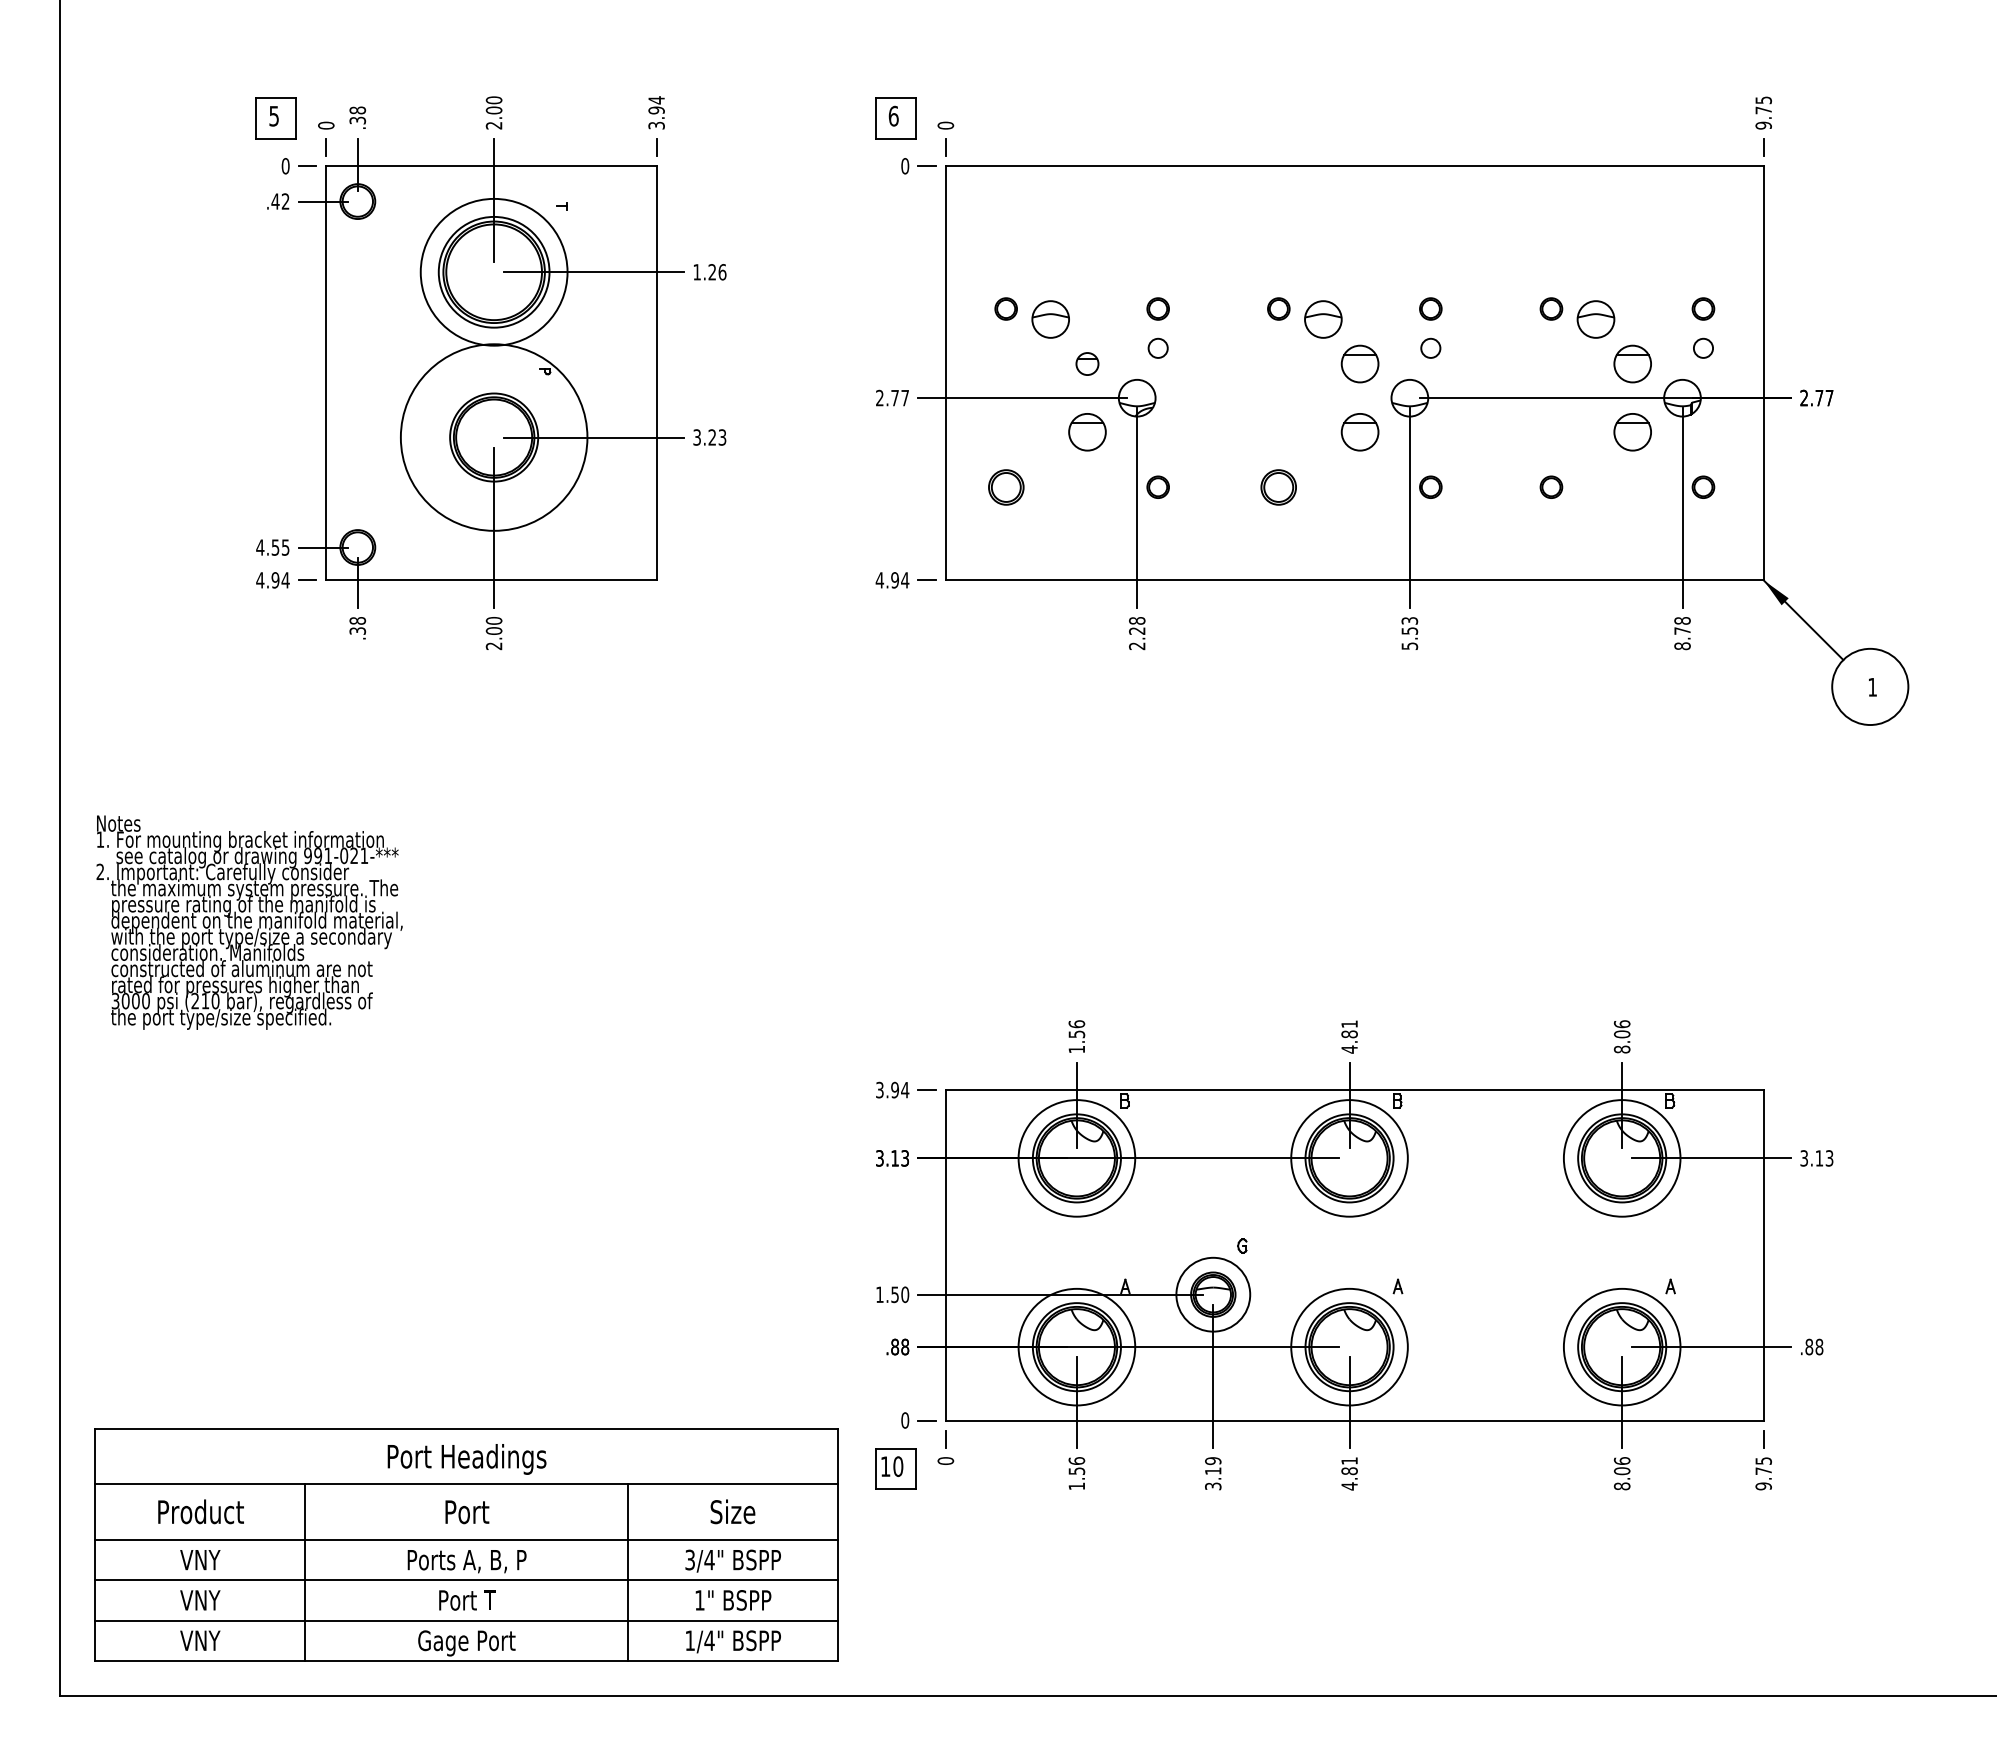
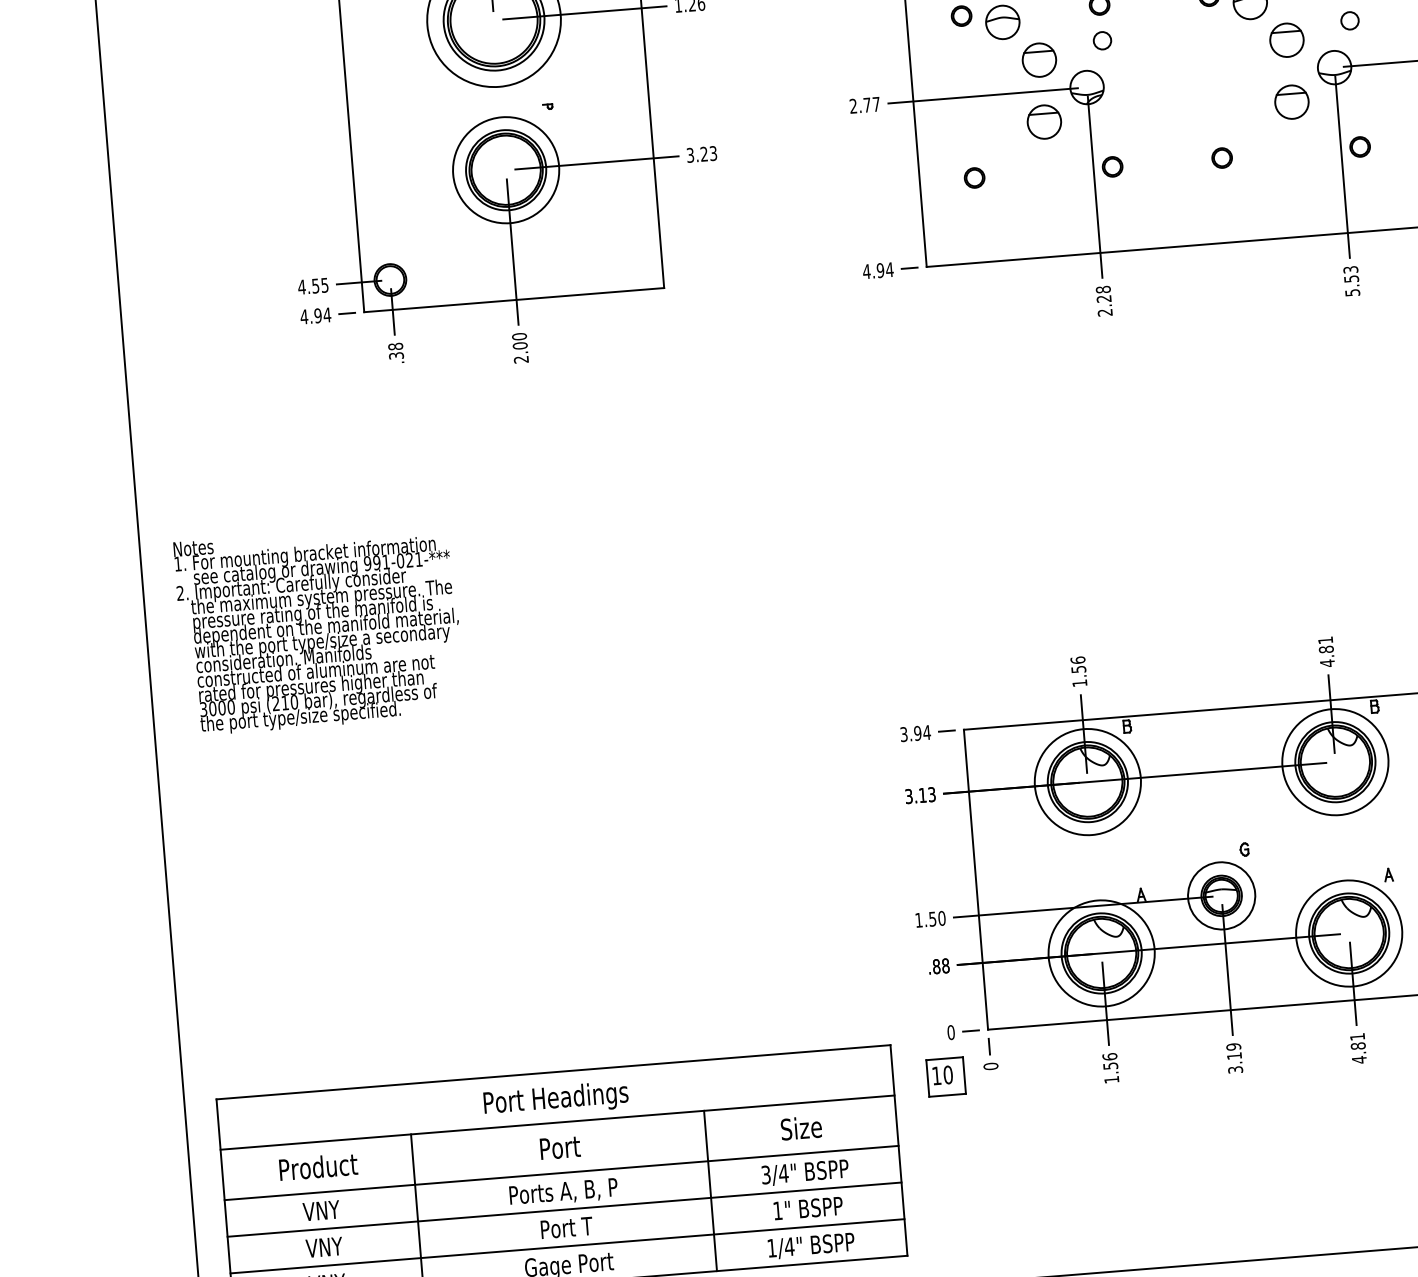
part: (1087, 363) -> (1039, 59), size x1.67
circle: (493, 437) -> (505, 170), size x0.62
part: (1005, 486) -> (973, 177), size x0.62
part: (1278, 486) -> (1221, 157), size x0.62

